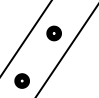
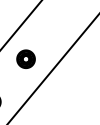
part: (53, 33) -> (25, 59), moved

